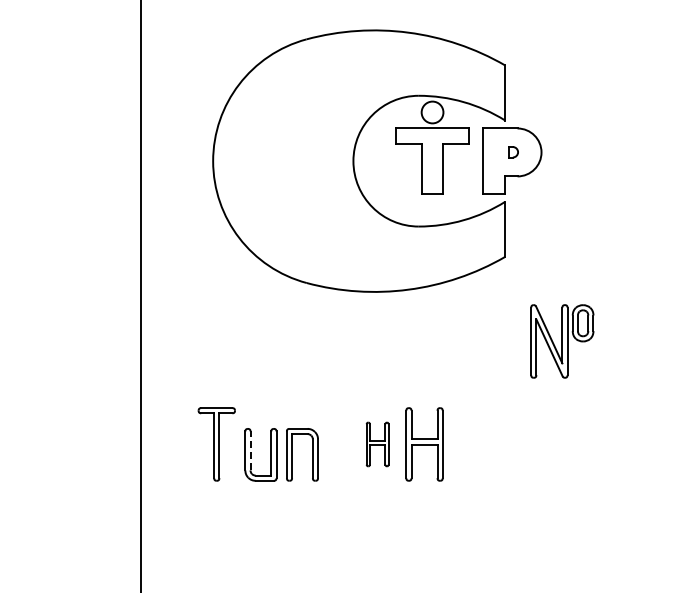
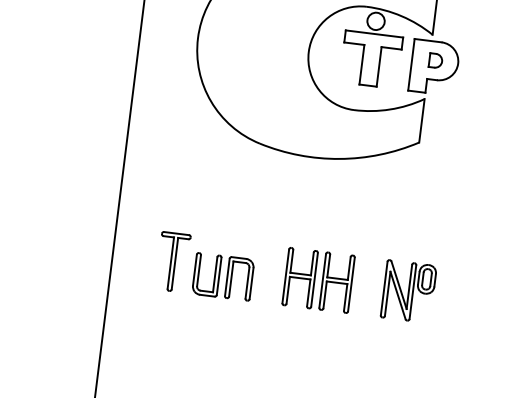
part: (513, 151) -> (436, 60), size x1.67
part: (562, 341) -> (408, 291), moved
part: (377, 444) -> (299, 278), size x1.67
line: (250, 450) -> (199, 270), dashed -> solid

